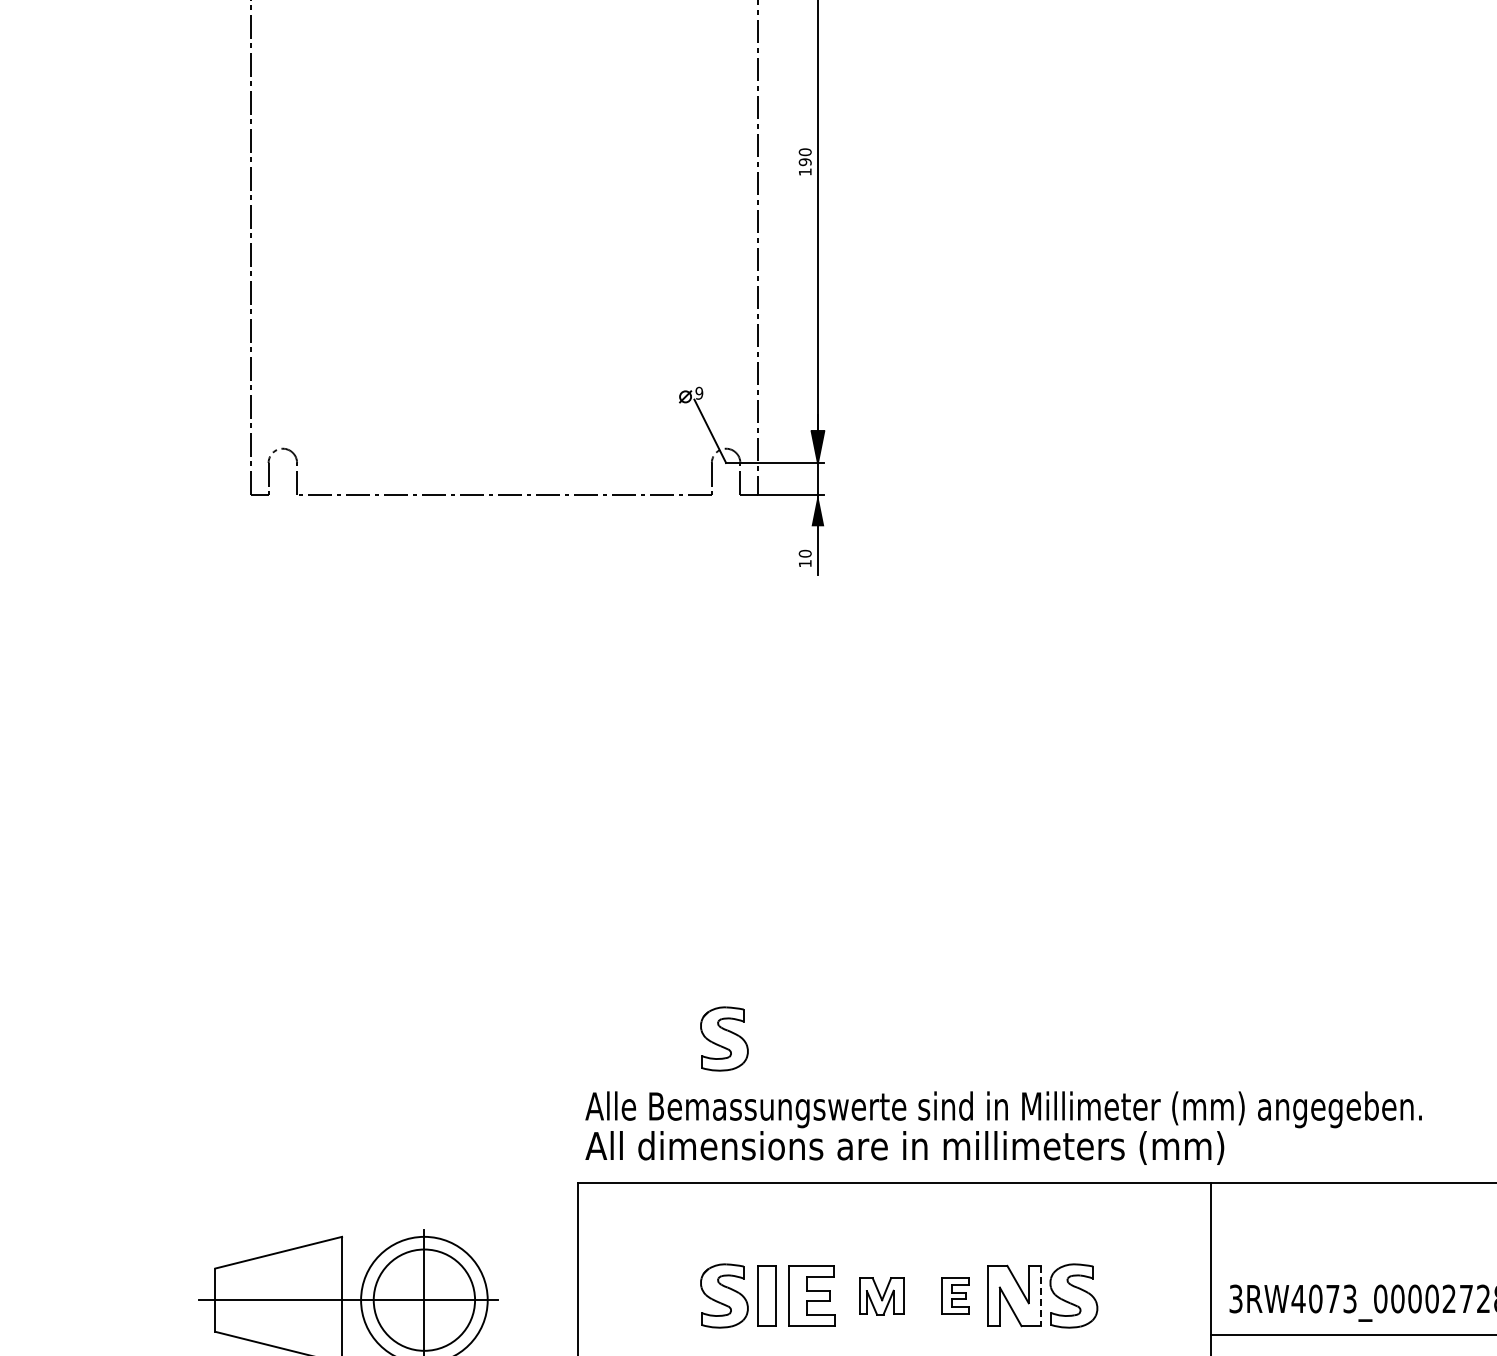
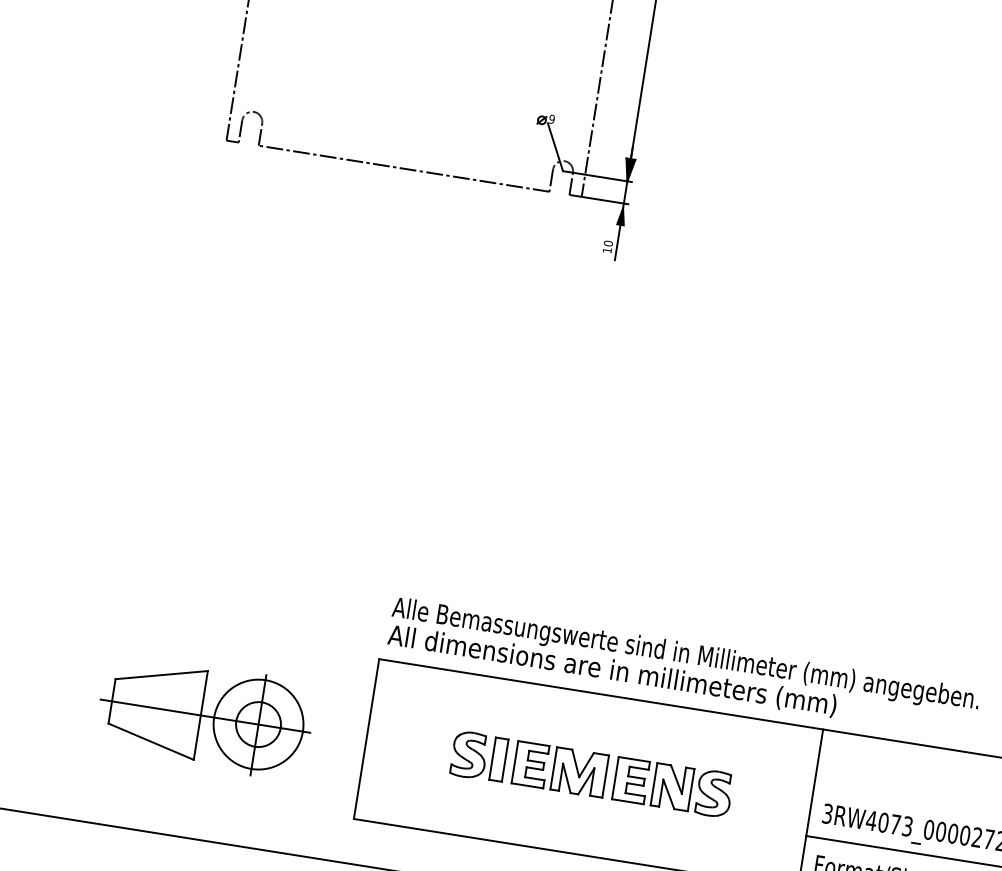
part: (724, 1038) -> (497, 574), removed
part: (955, 1295) -> (631, 780), size x1.67
part: (881, 1296) -> (579, 772), size x1.67
line: (1040, 1296) -> (690, 790), dashed -> solid
circle: (424, 1299) -> (258, 724), size x0.62

